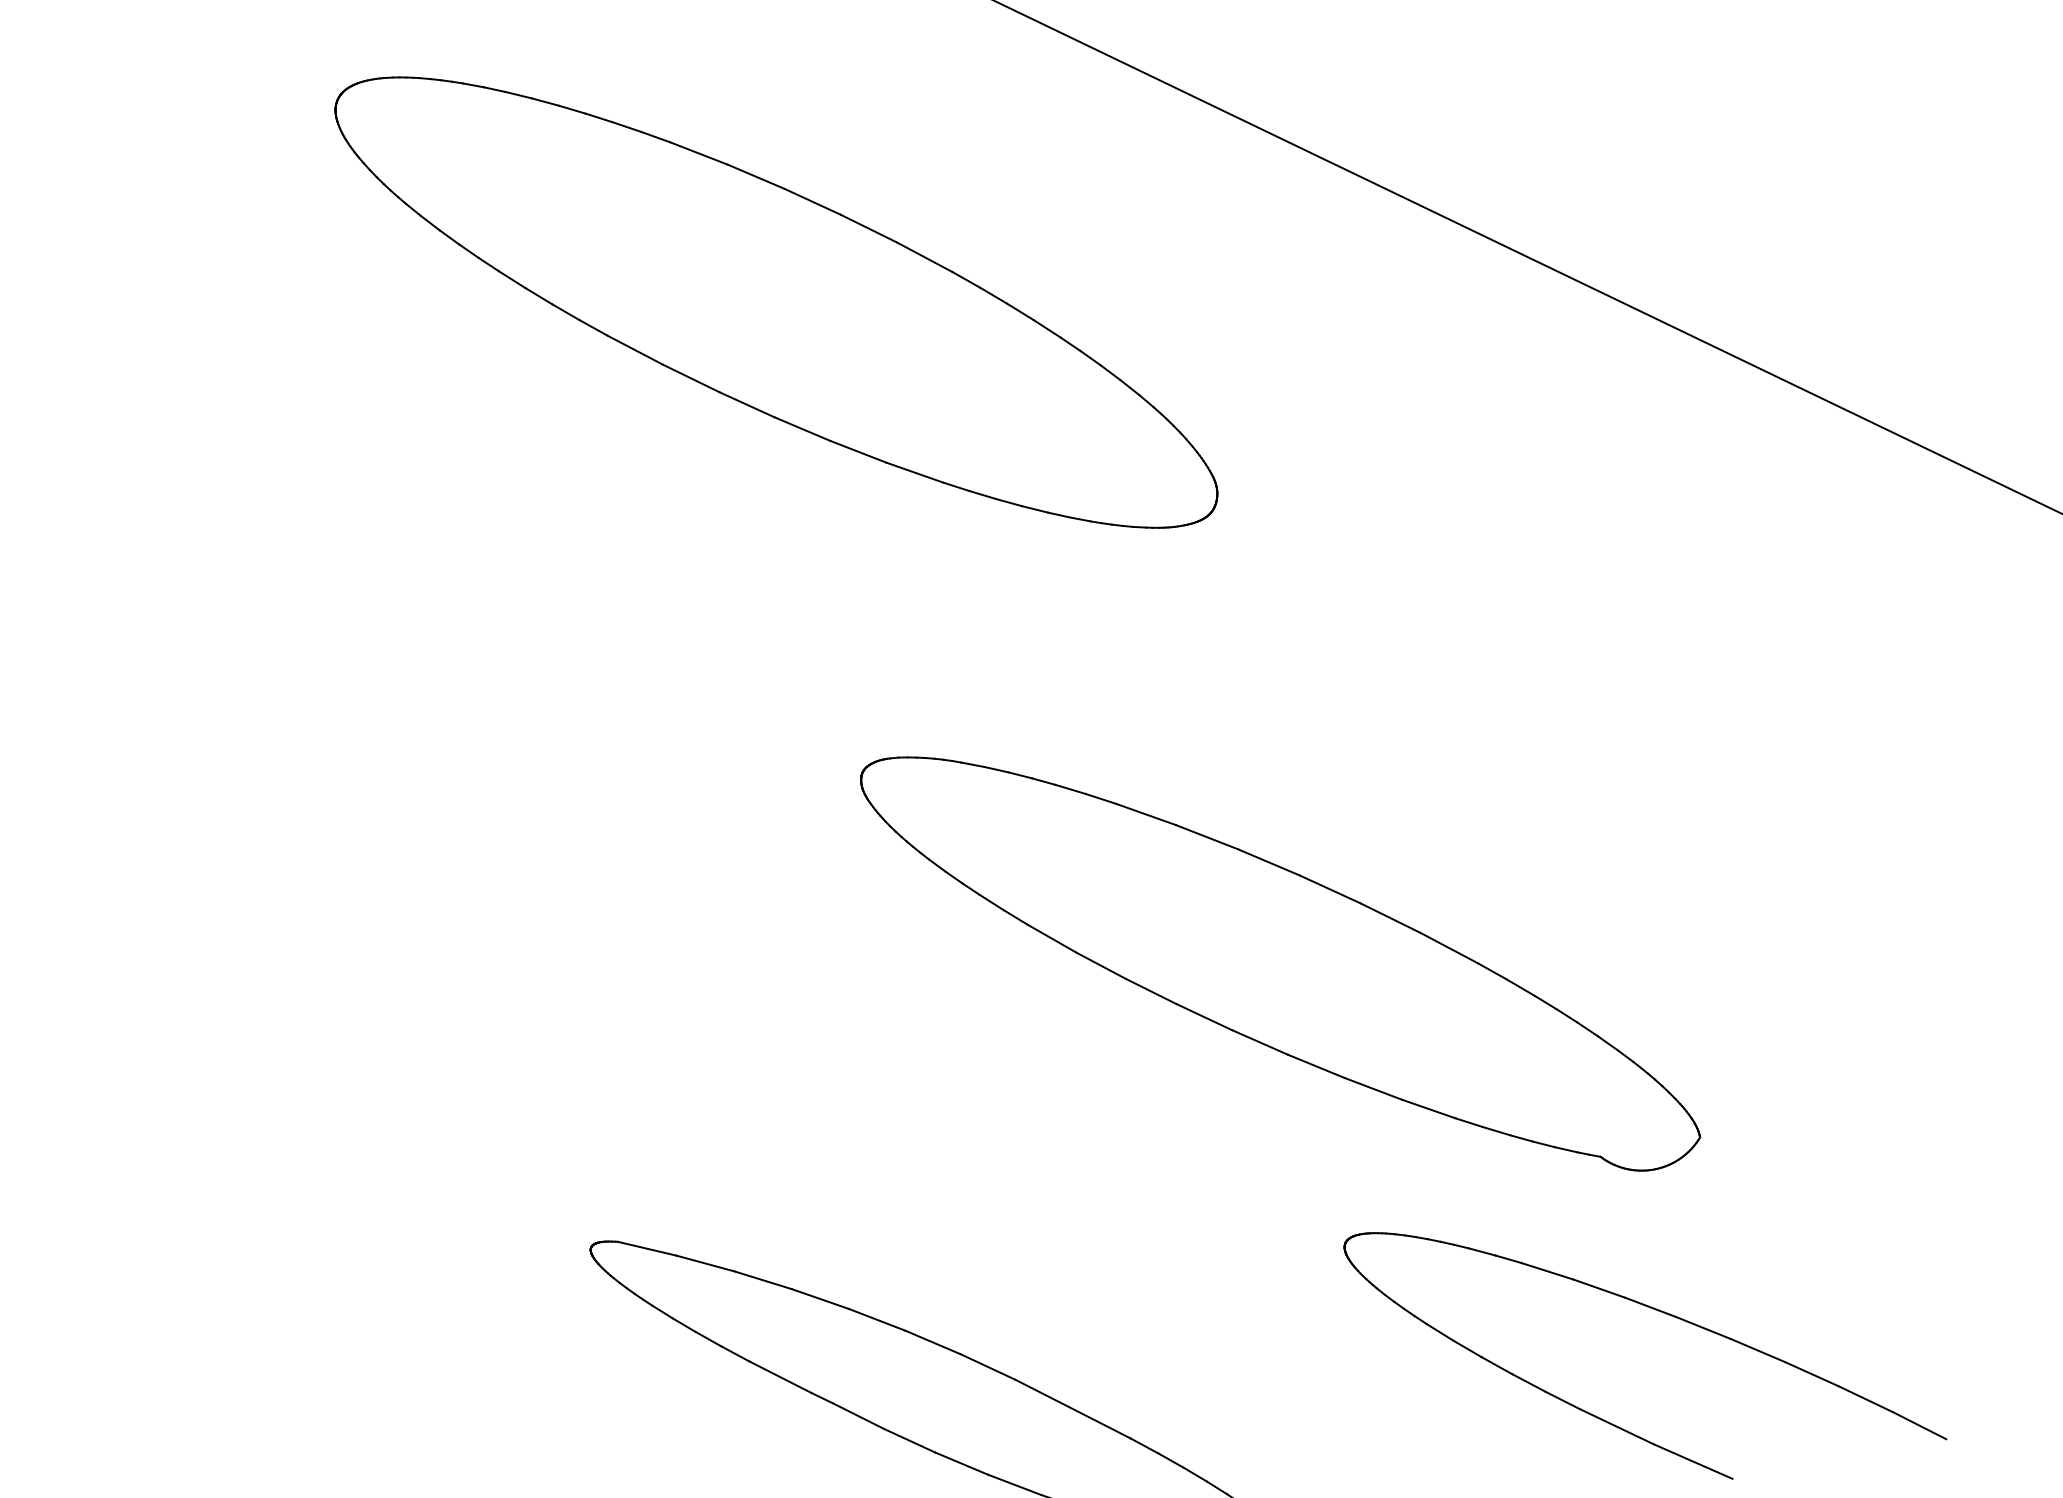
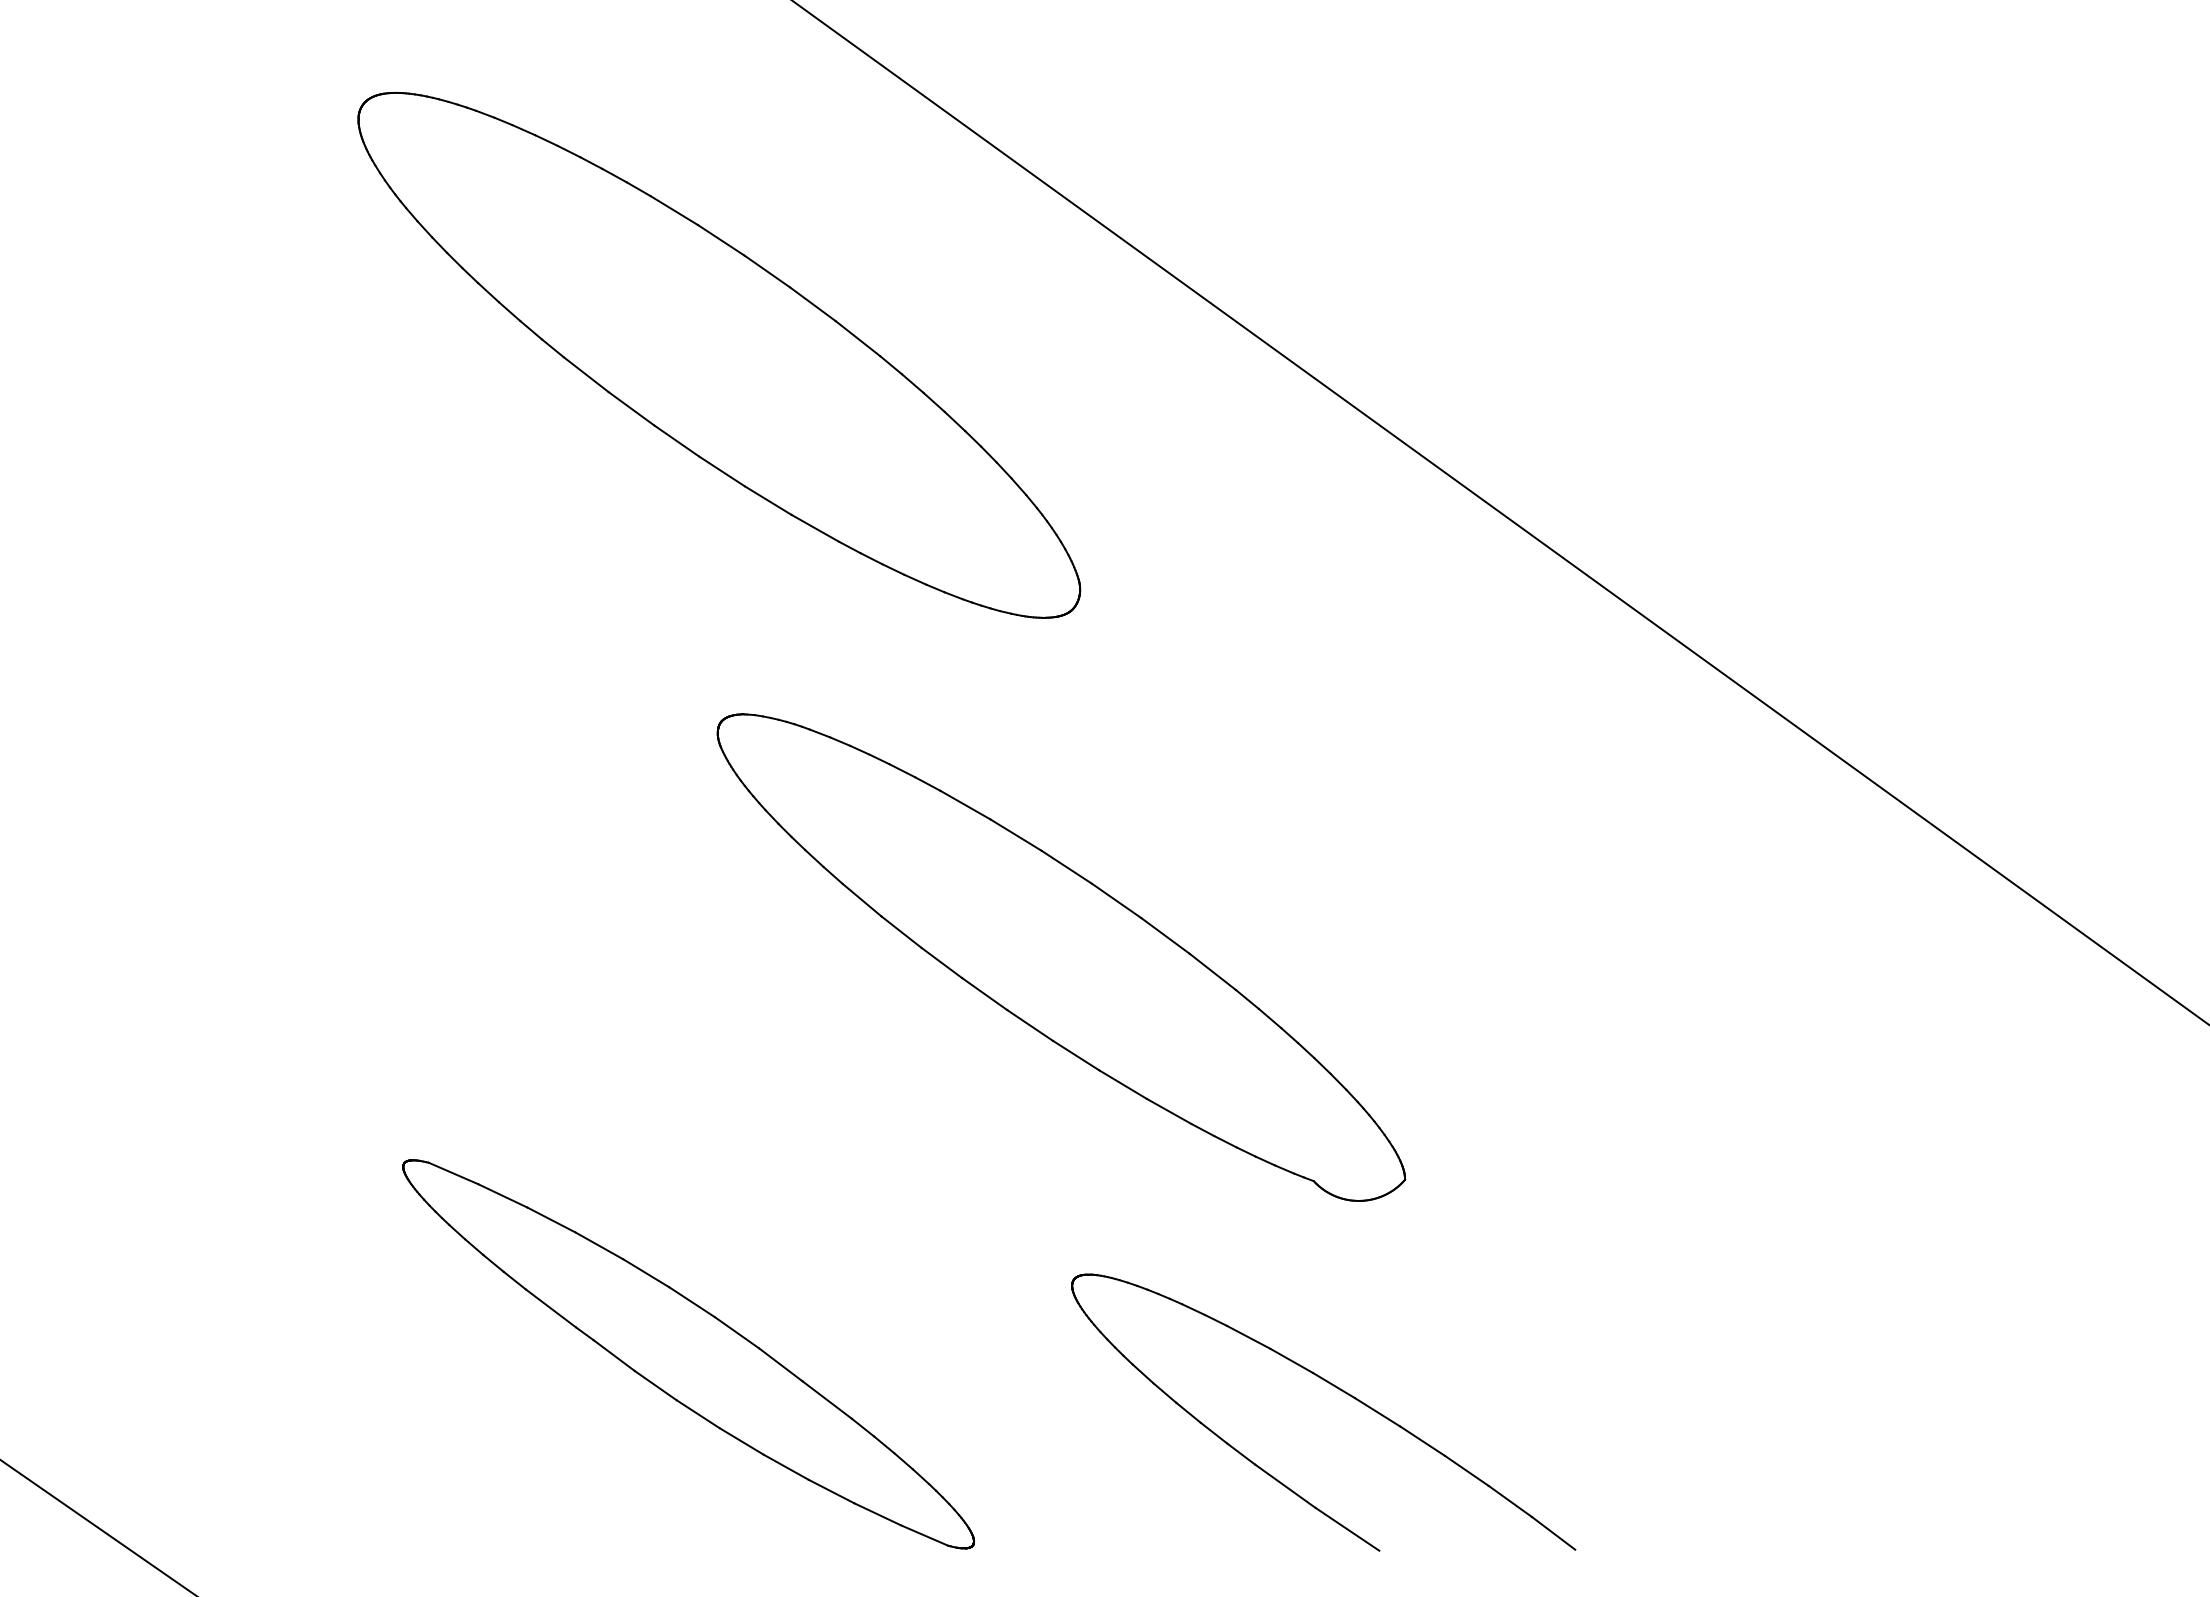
part: (1281, 962) -> (1061, 957), moved

